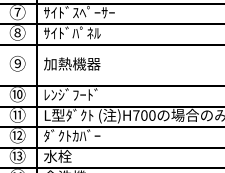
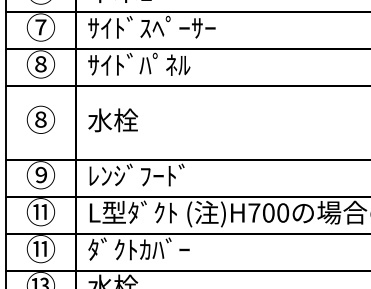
text: (17, 63) -> (40, 119), ⑨ -> ⑧
text: (72, 63) -> (139, 119), 加熱機器 -> 水栓
text: (17, 93) -> (40, 173), ⑩ -> ⑨
text: (17, 135) -> (40, 248), ⑫ -> ⑪

